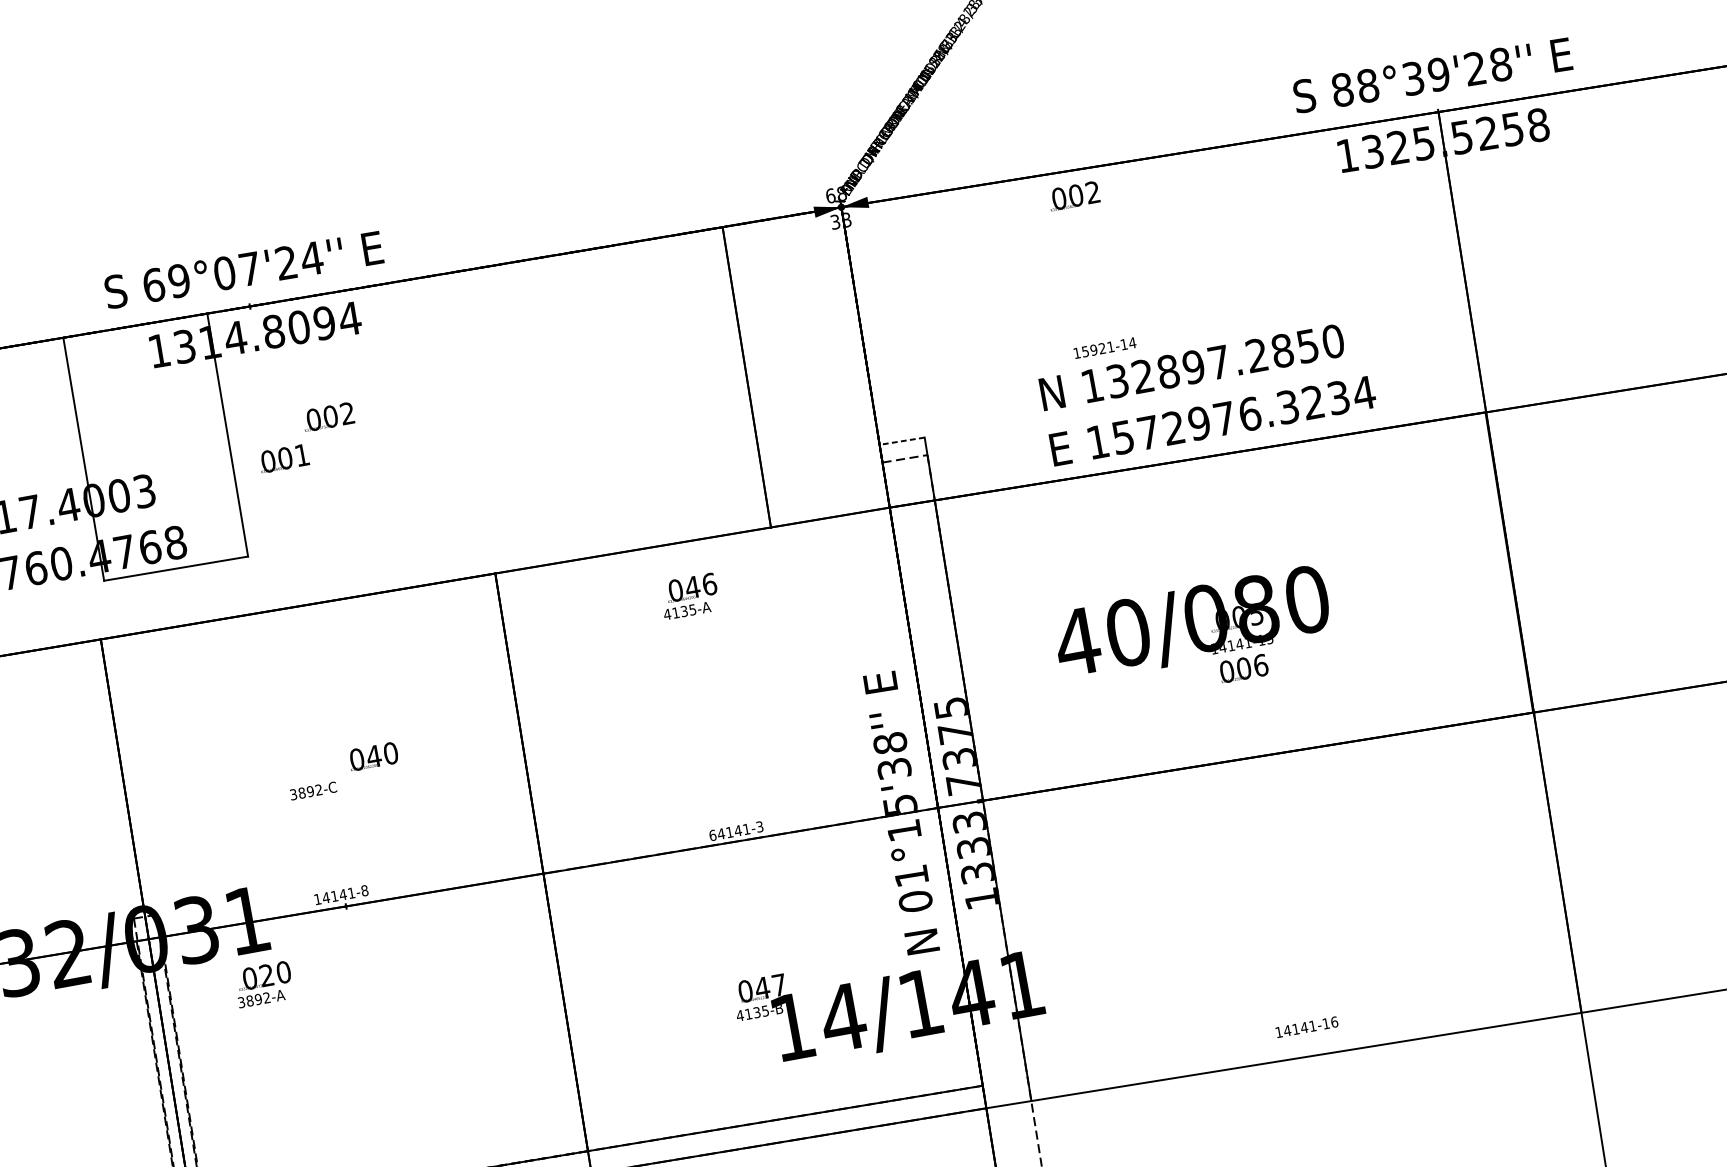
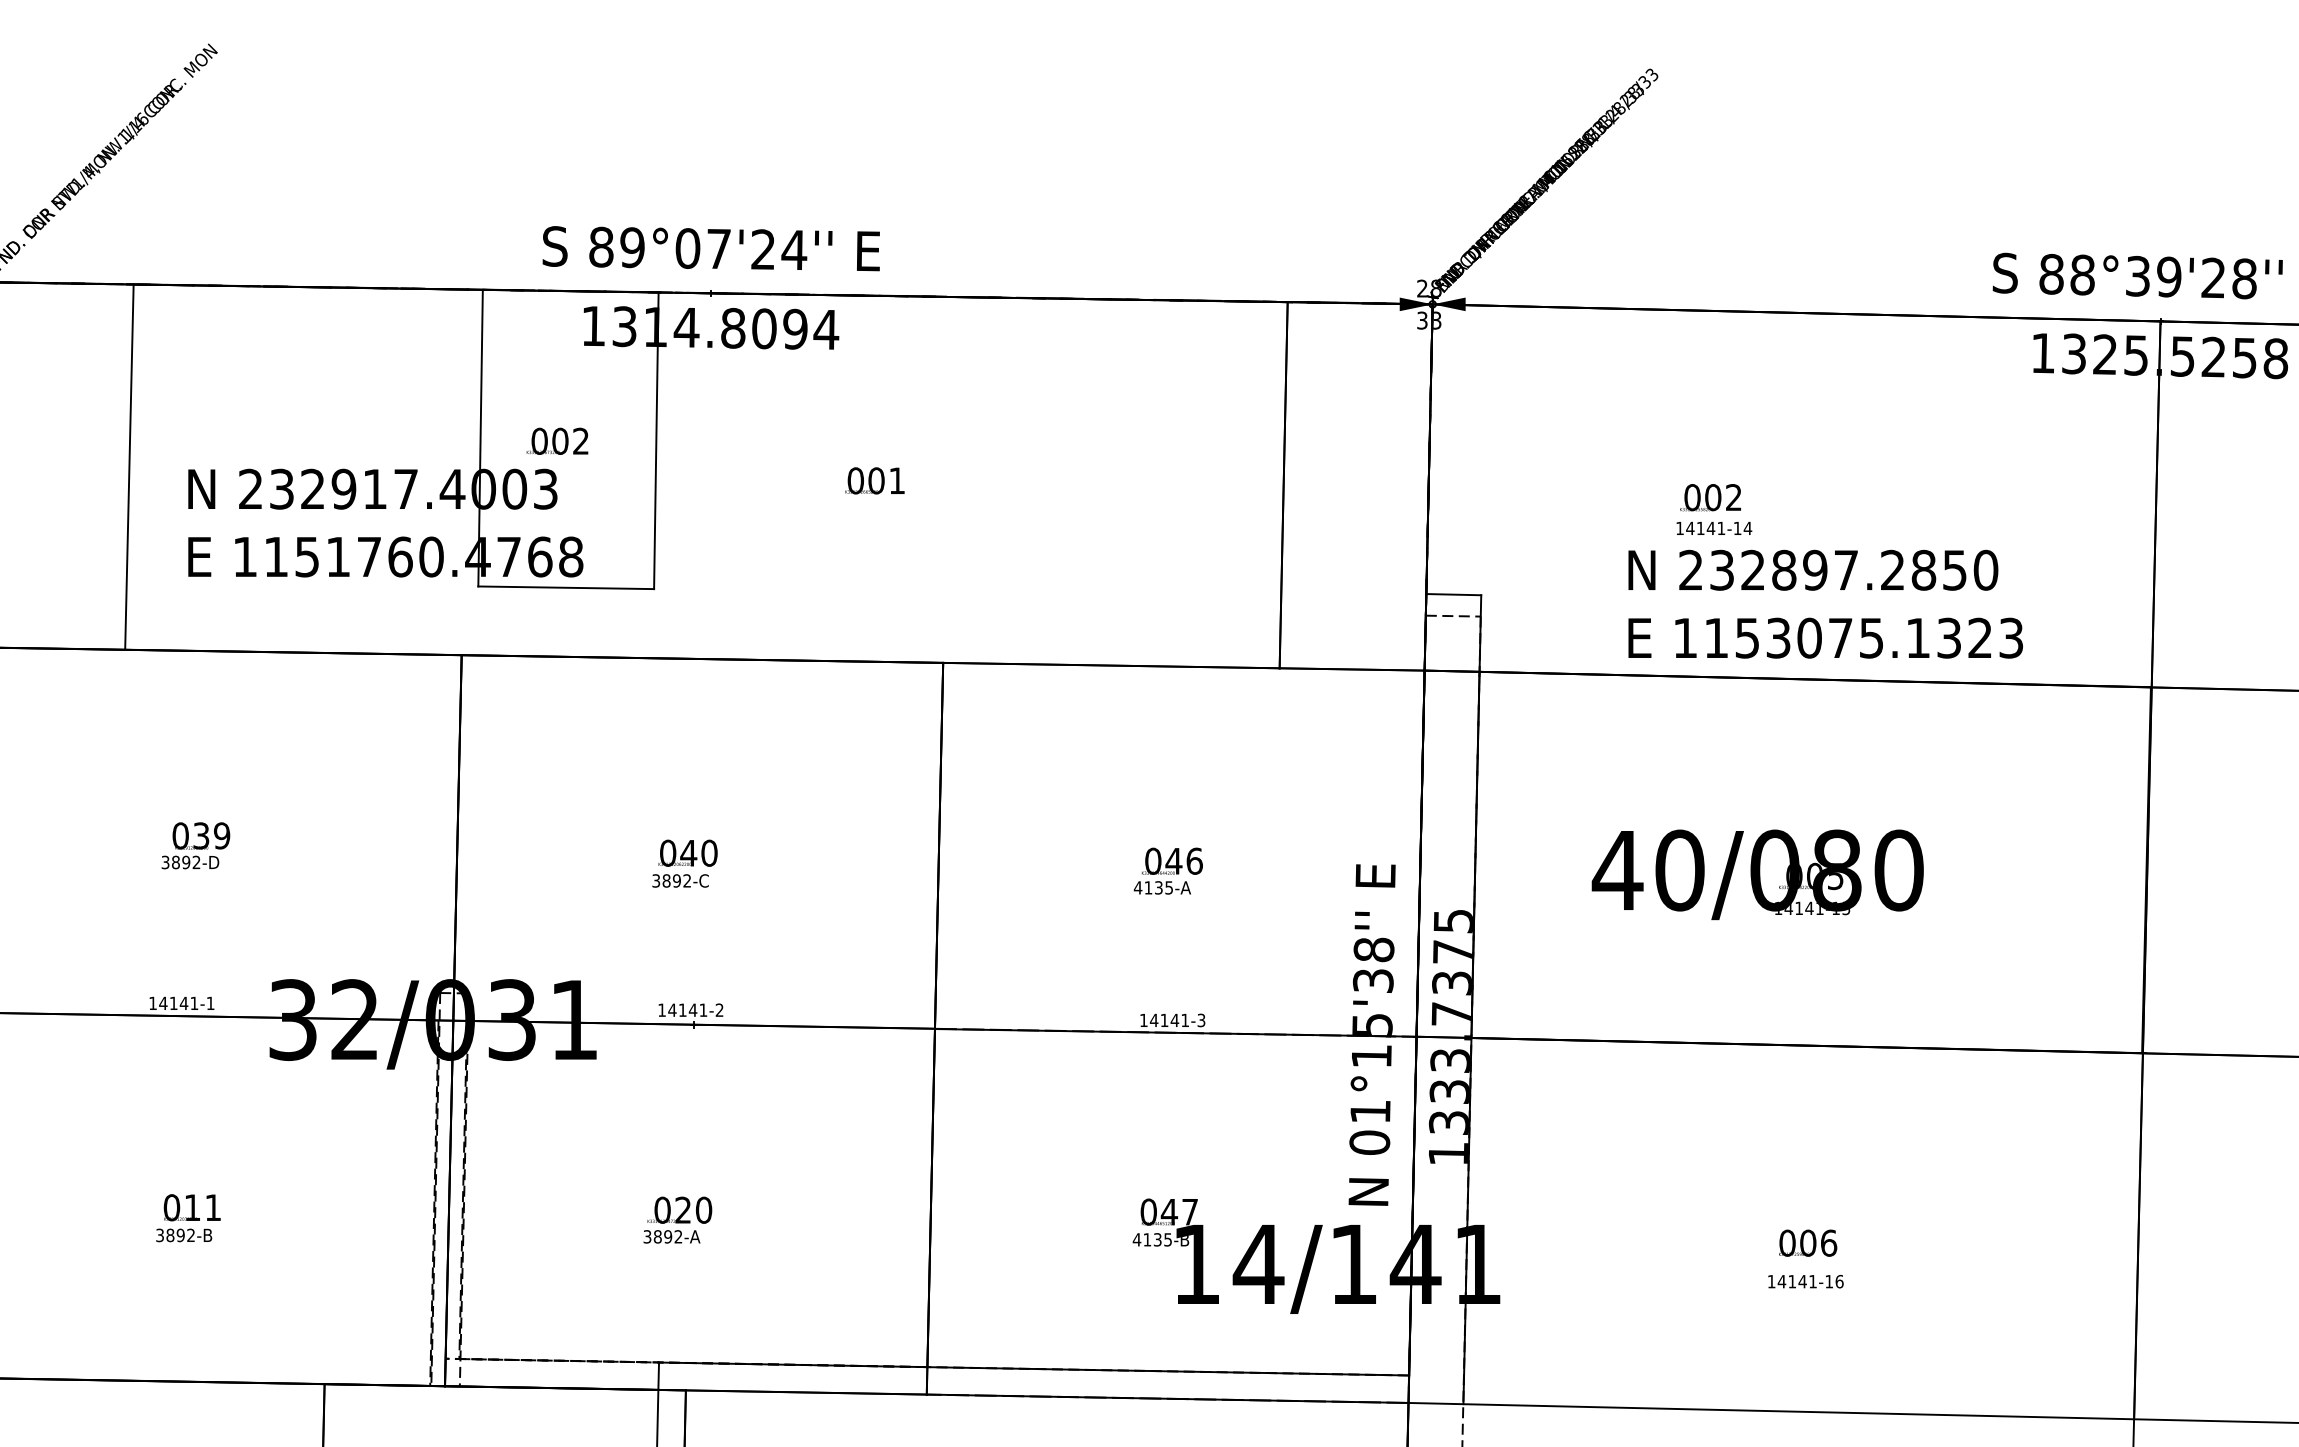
text: (830, 195) -> (1422, 288), 68 -> 28
text: (1073, 195) -> (1710, 497), moved
text: (153, 284) -> (601, 246), 69°07'24'' -> 89°07'24''
text: (1093, 350) -> (1700, 528), 15921-14 -> 14141-14
text: (1091, 385) -> (1690, 569), 132897.2850 -> 232897.2850
text: (1244, 414) -> (1864, 637), 1572976.3234 -> 1153075.1323
text: (328, 416) -> (557, 440), moved
line: (901, 441) -> (1453, 594), dashed -> solid
text: (283, 458) -> (874, 480), moved
text: (688, 595) -> (1167, 870), moved
text: (1244, 667) -> (1808, 1242), moved
text: (372, 756) -> (687, 852), moved
text: (712, 835) -> (1143, 1020), 64141-3 -> 14141-3
text: (364, 890) -> (719, 1009), 14141-8 -> 14141-2
text: (263, 983) -> (677, 1219), moved
text: (1306, 1027) -> (1805, 1281), moved

